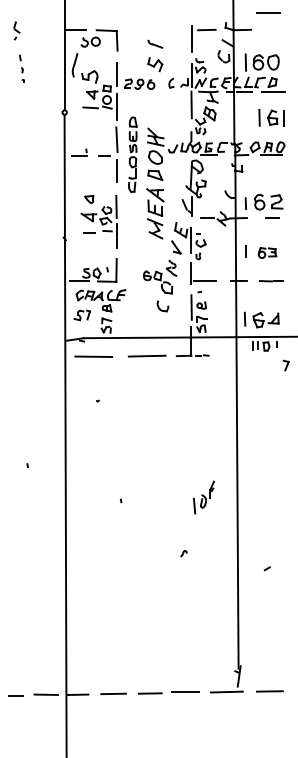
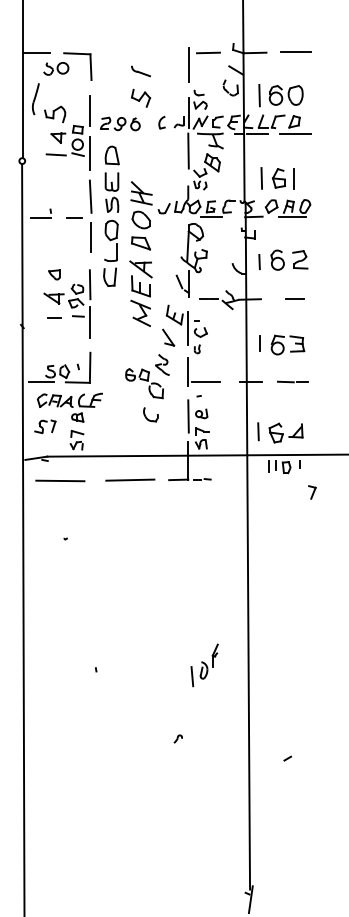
line: (268, 12) -> (295, 50), moved
part: (271, 117) -> (277, 178), moved
part: (132, 154) -> (111, 216), size x1.43
part: (263, 202) -> (282, 260), moved
part: (267, 252) -> (287, 344), size x1.43

